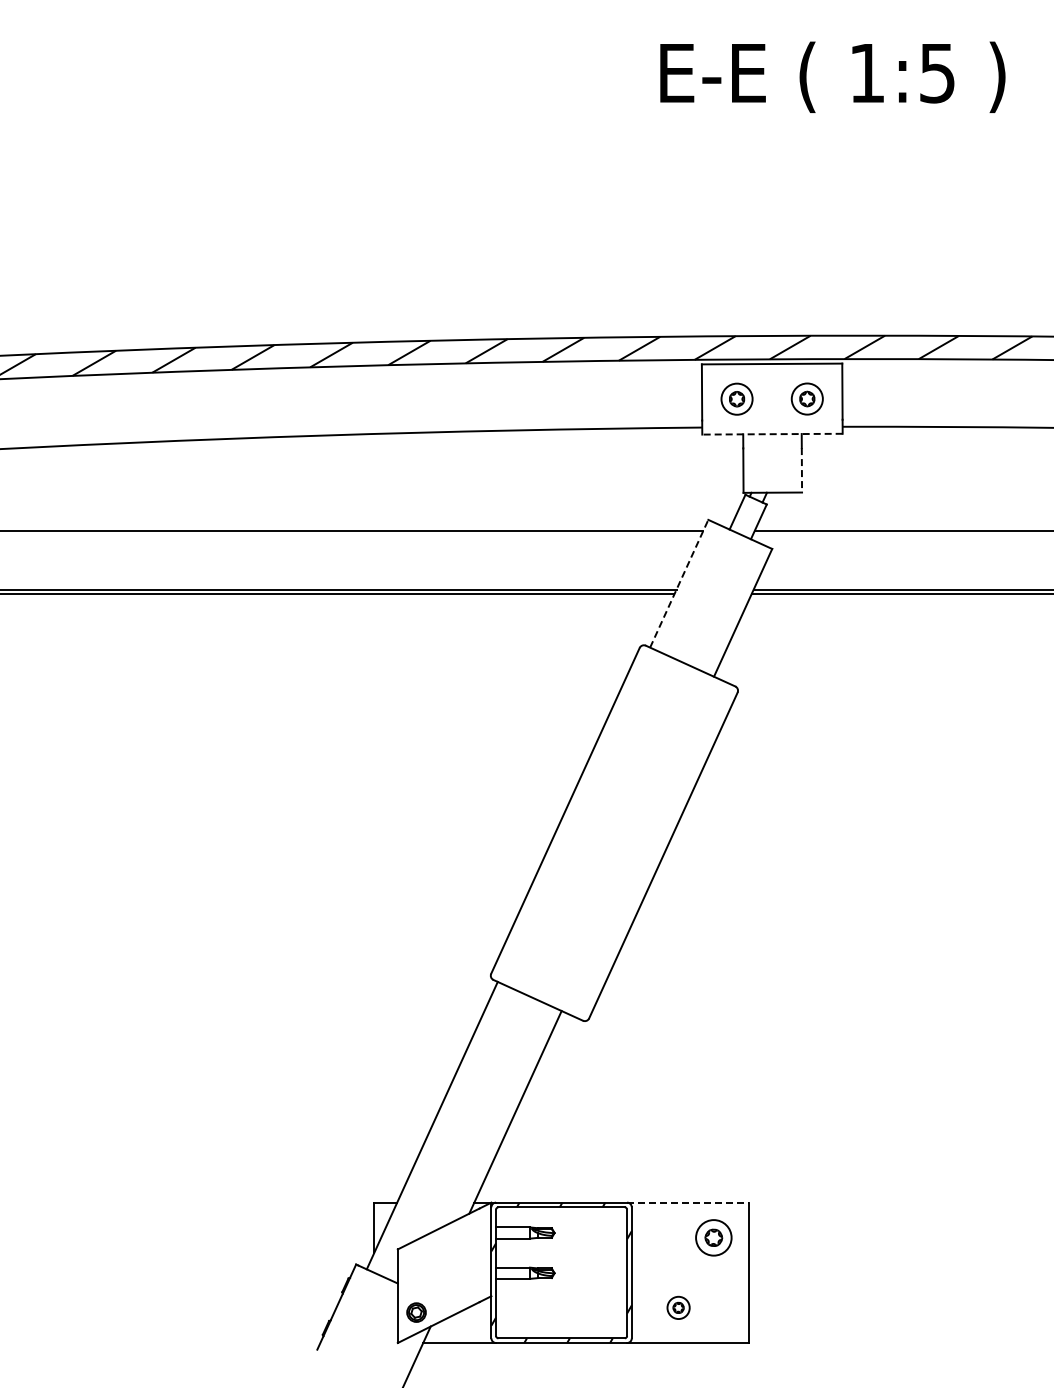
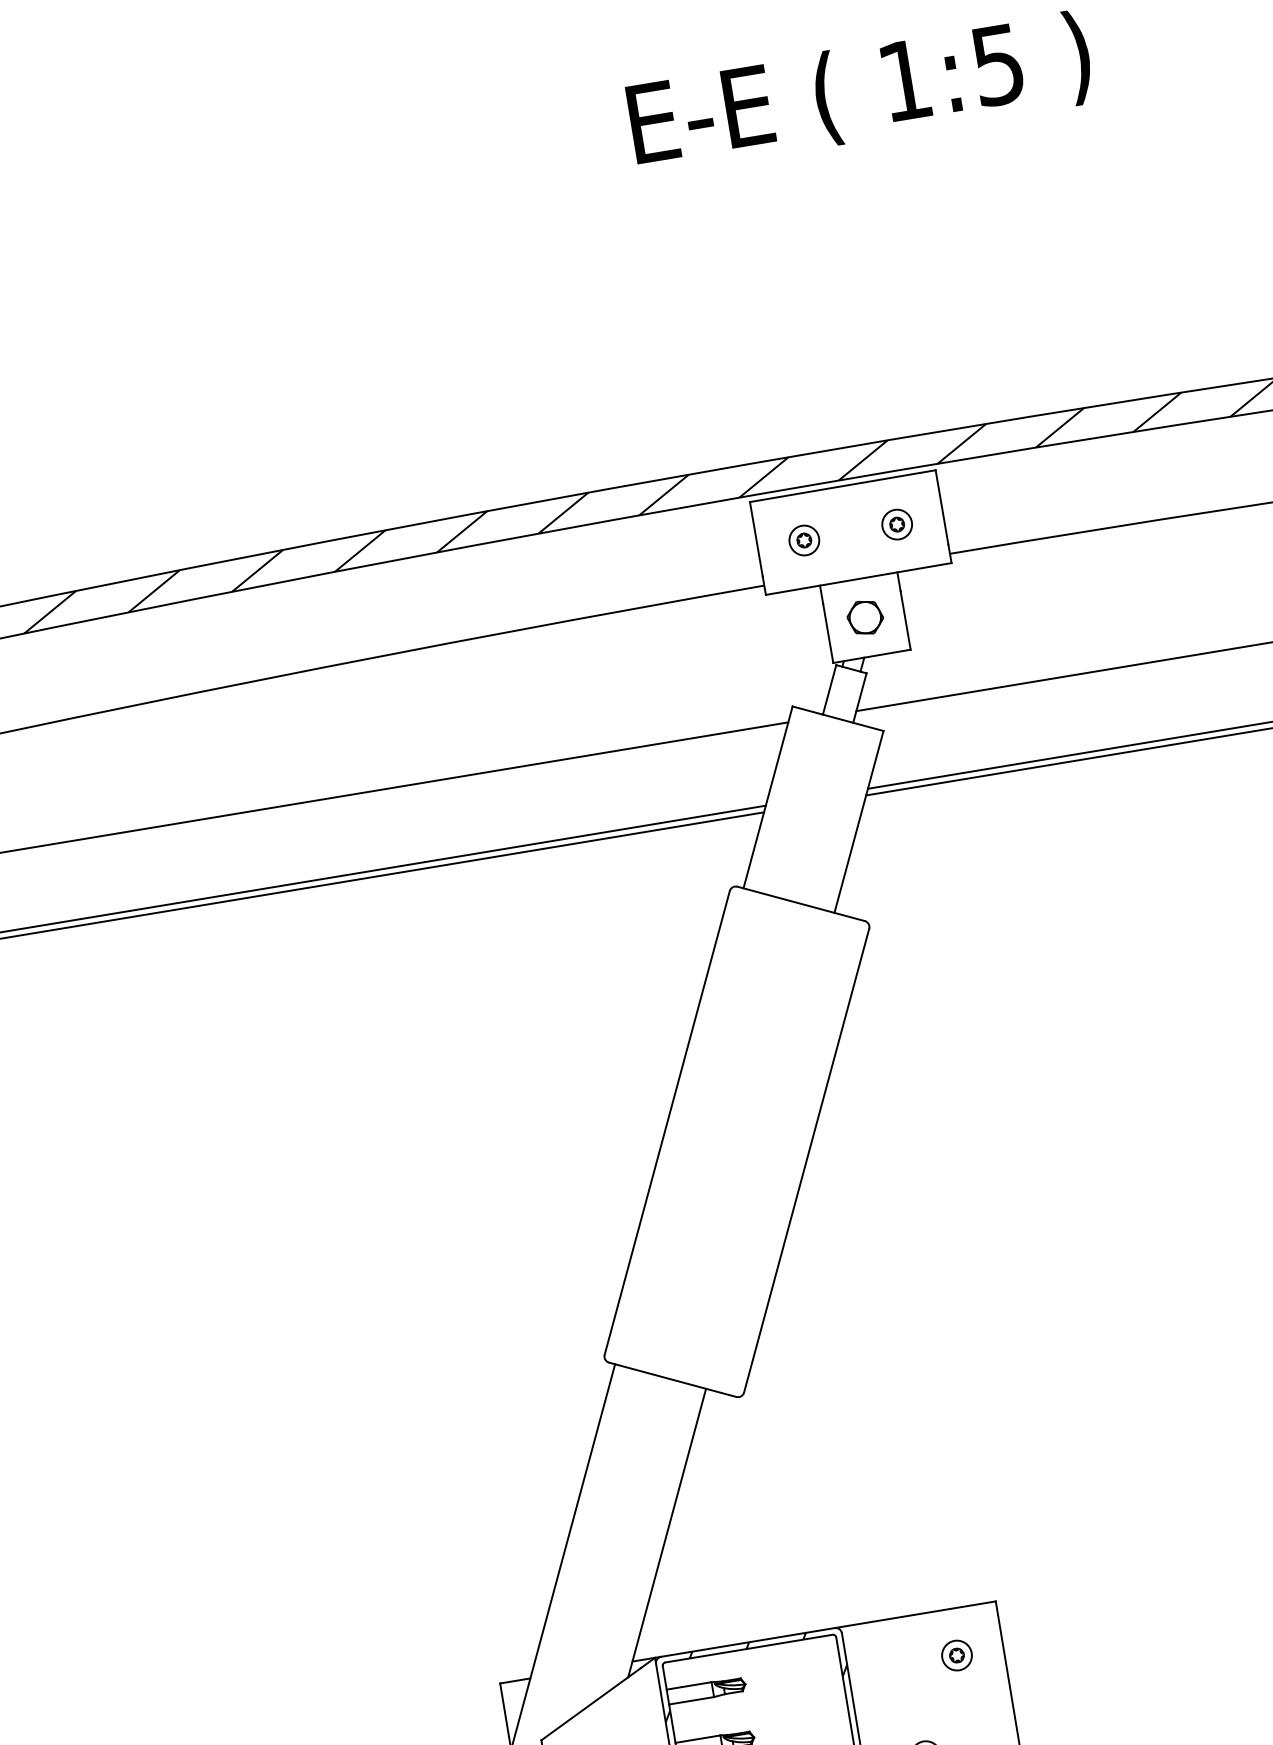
part: (807, 398) -> (897, 524), size x0.71
part: (737, 399) -> (804, 540), size x0.71
line: (771, 434) -> (857, 579), dashed -> solid
part: (772, 463) -> (865, 617), added
line: (801, 470) -> (905, 620), dashed -> solid
line: (679, 583) -> (768, 797), dashed -> solid
line: (687, 1202) -> (914, 1614), dashed -> solid
part: (713, 1237) -> (956, 1655), size x0.62

